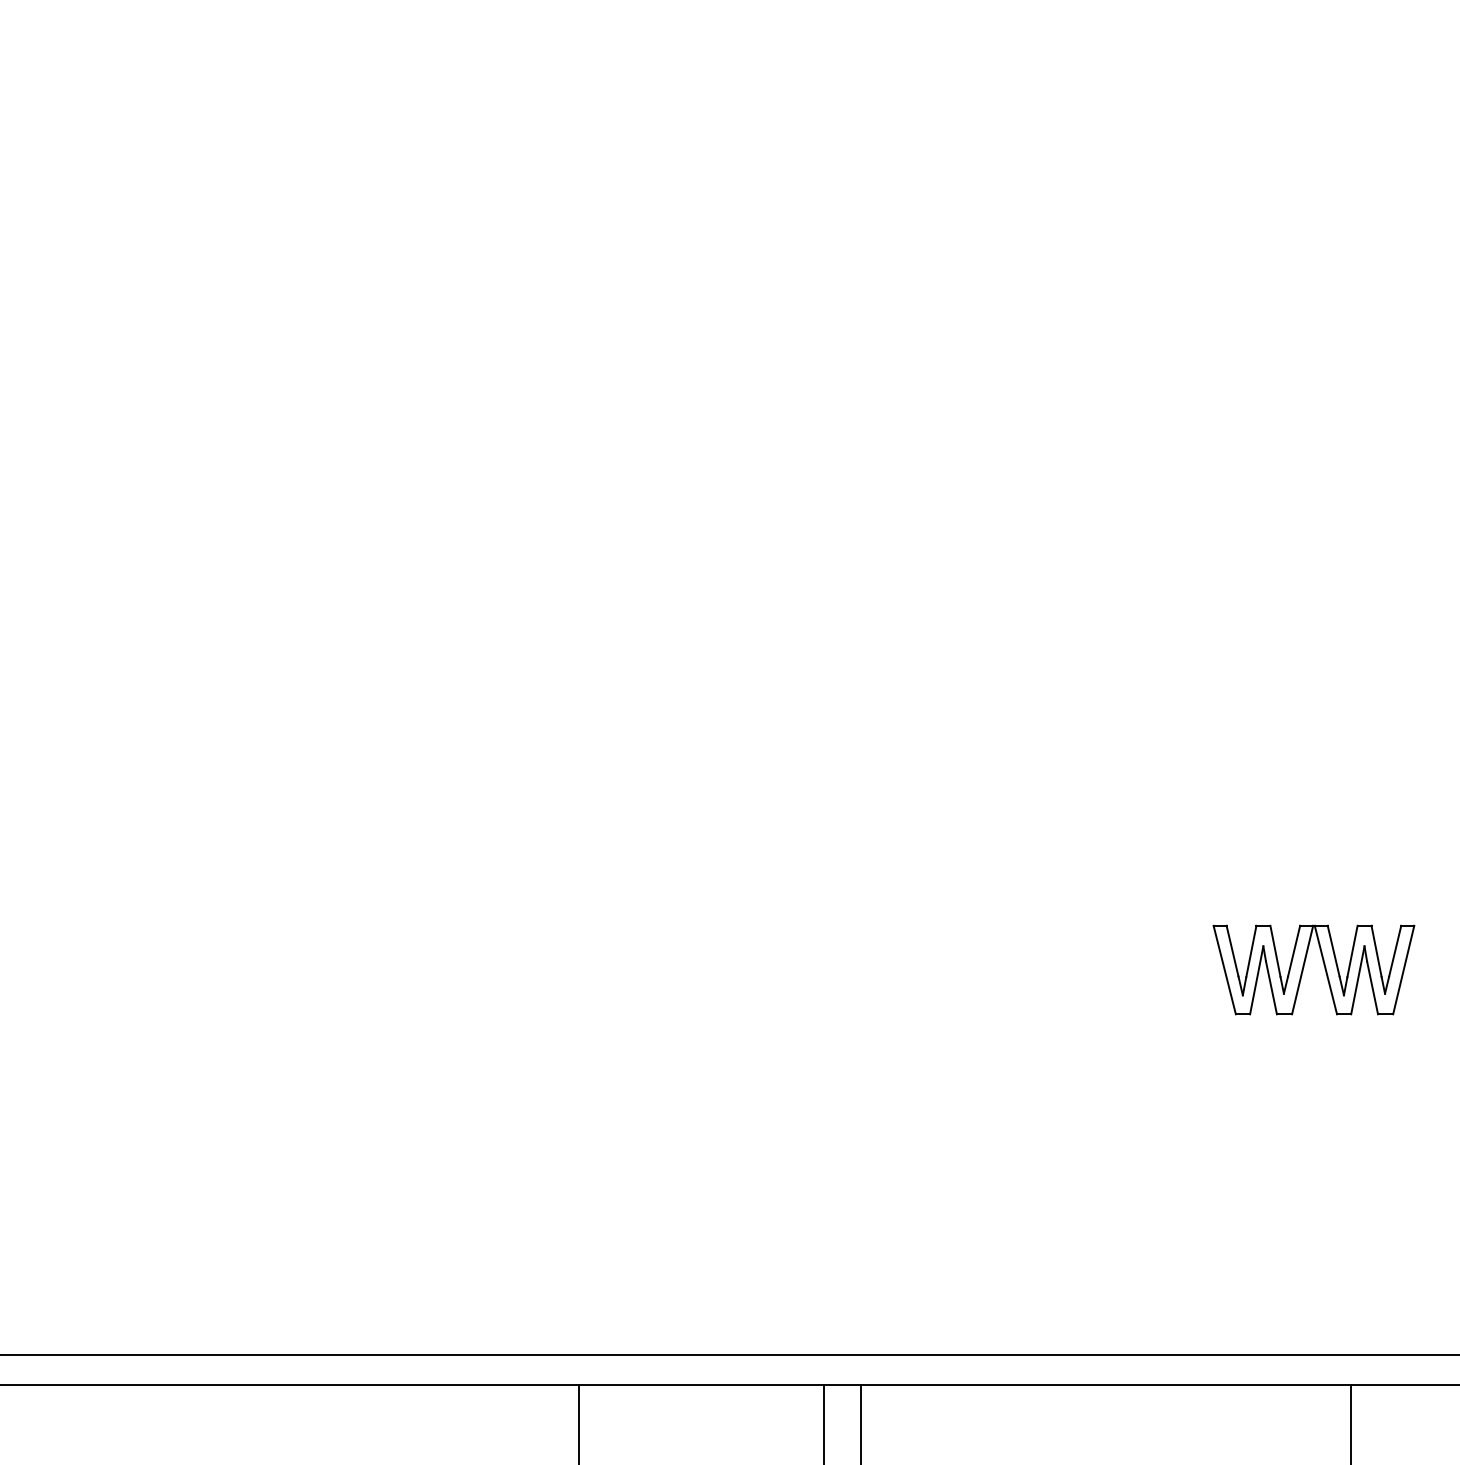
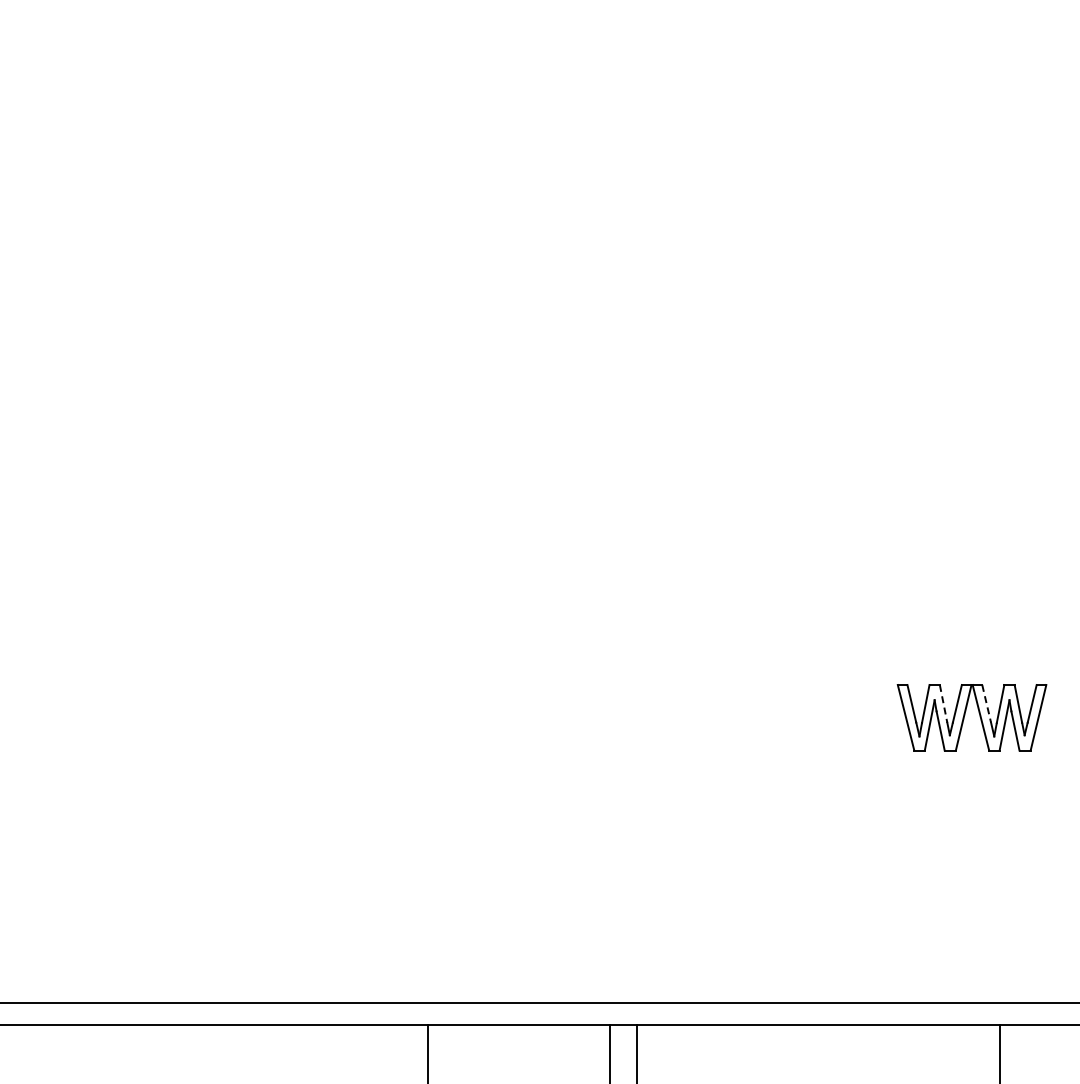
line: (1275, 952) -> (943, 704), solid -> dashed
line: (1333, 952) -> (986, 704), solid -> dashed

